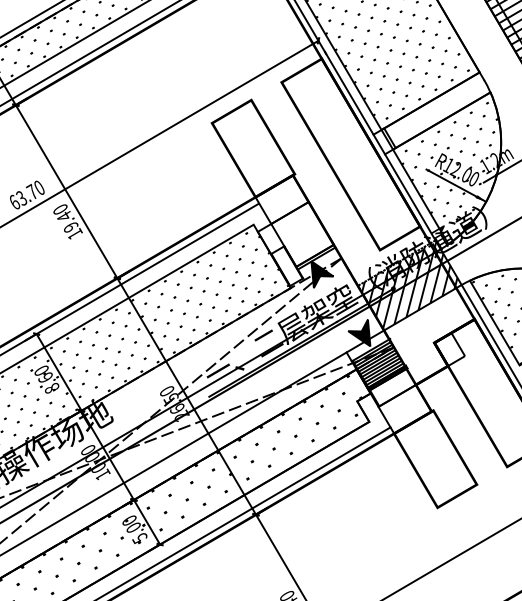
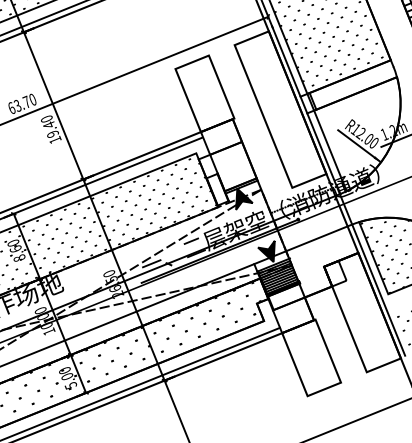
hatch: (450, 167) -> (357, 131), removed
hatch: (409, 284) -> (311, 218), removed

